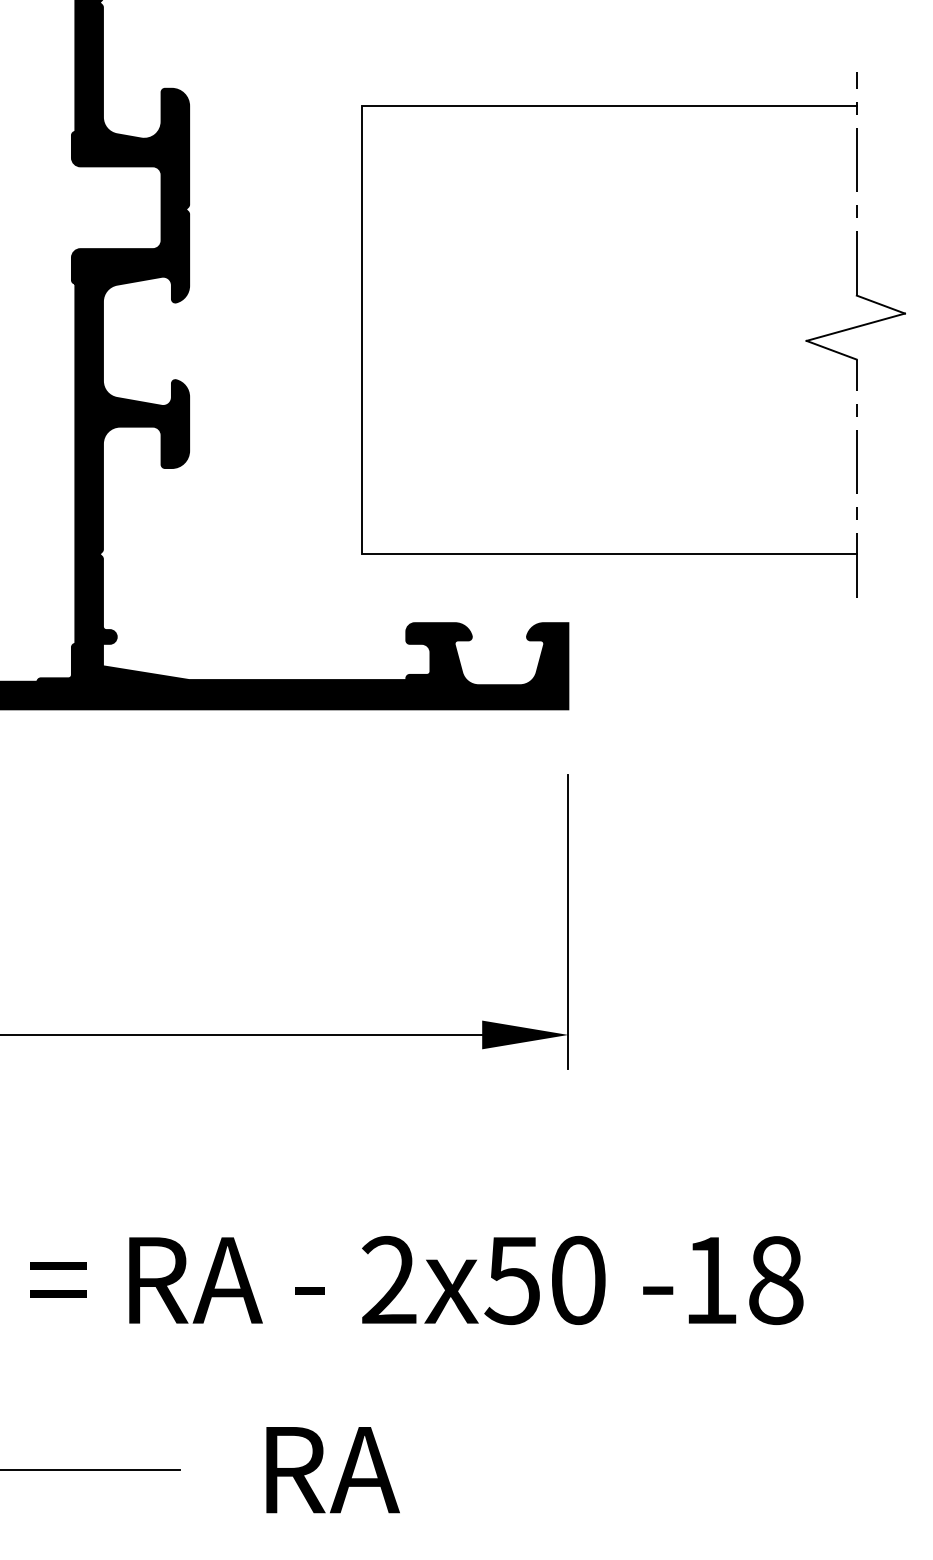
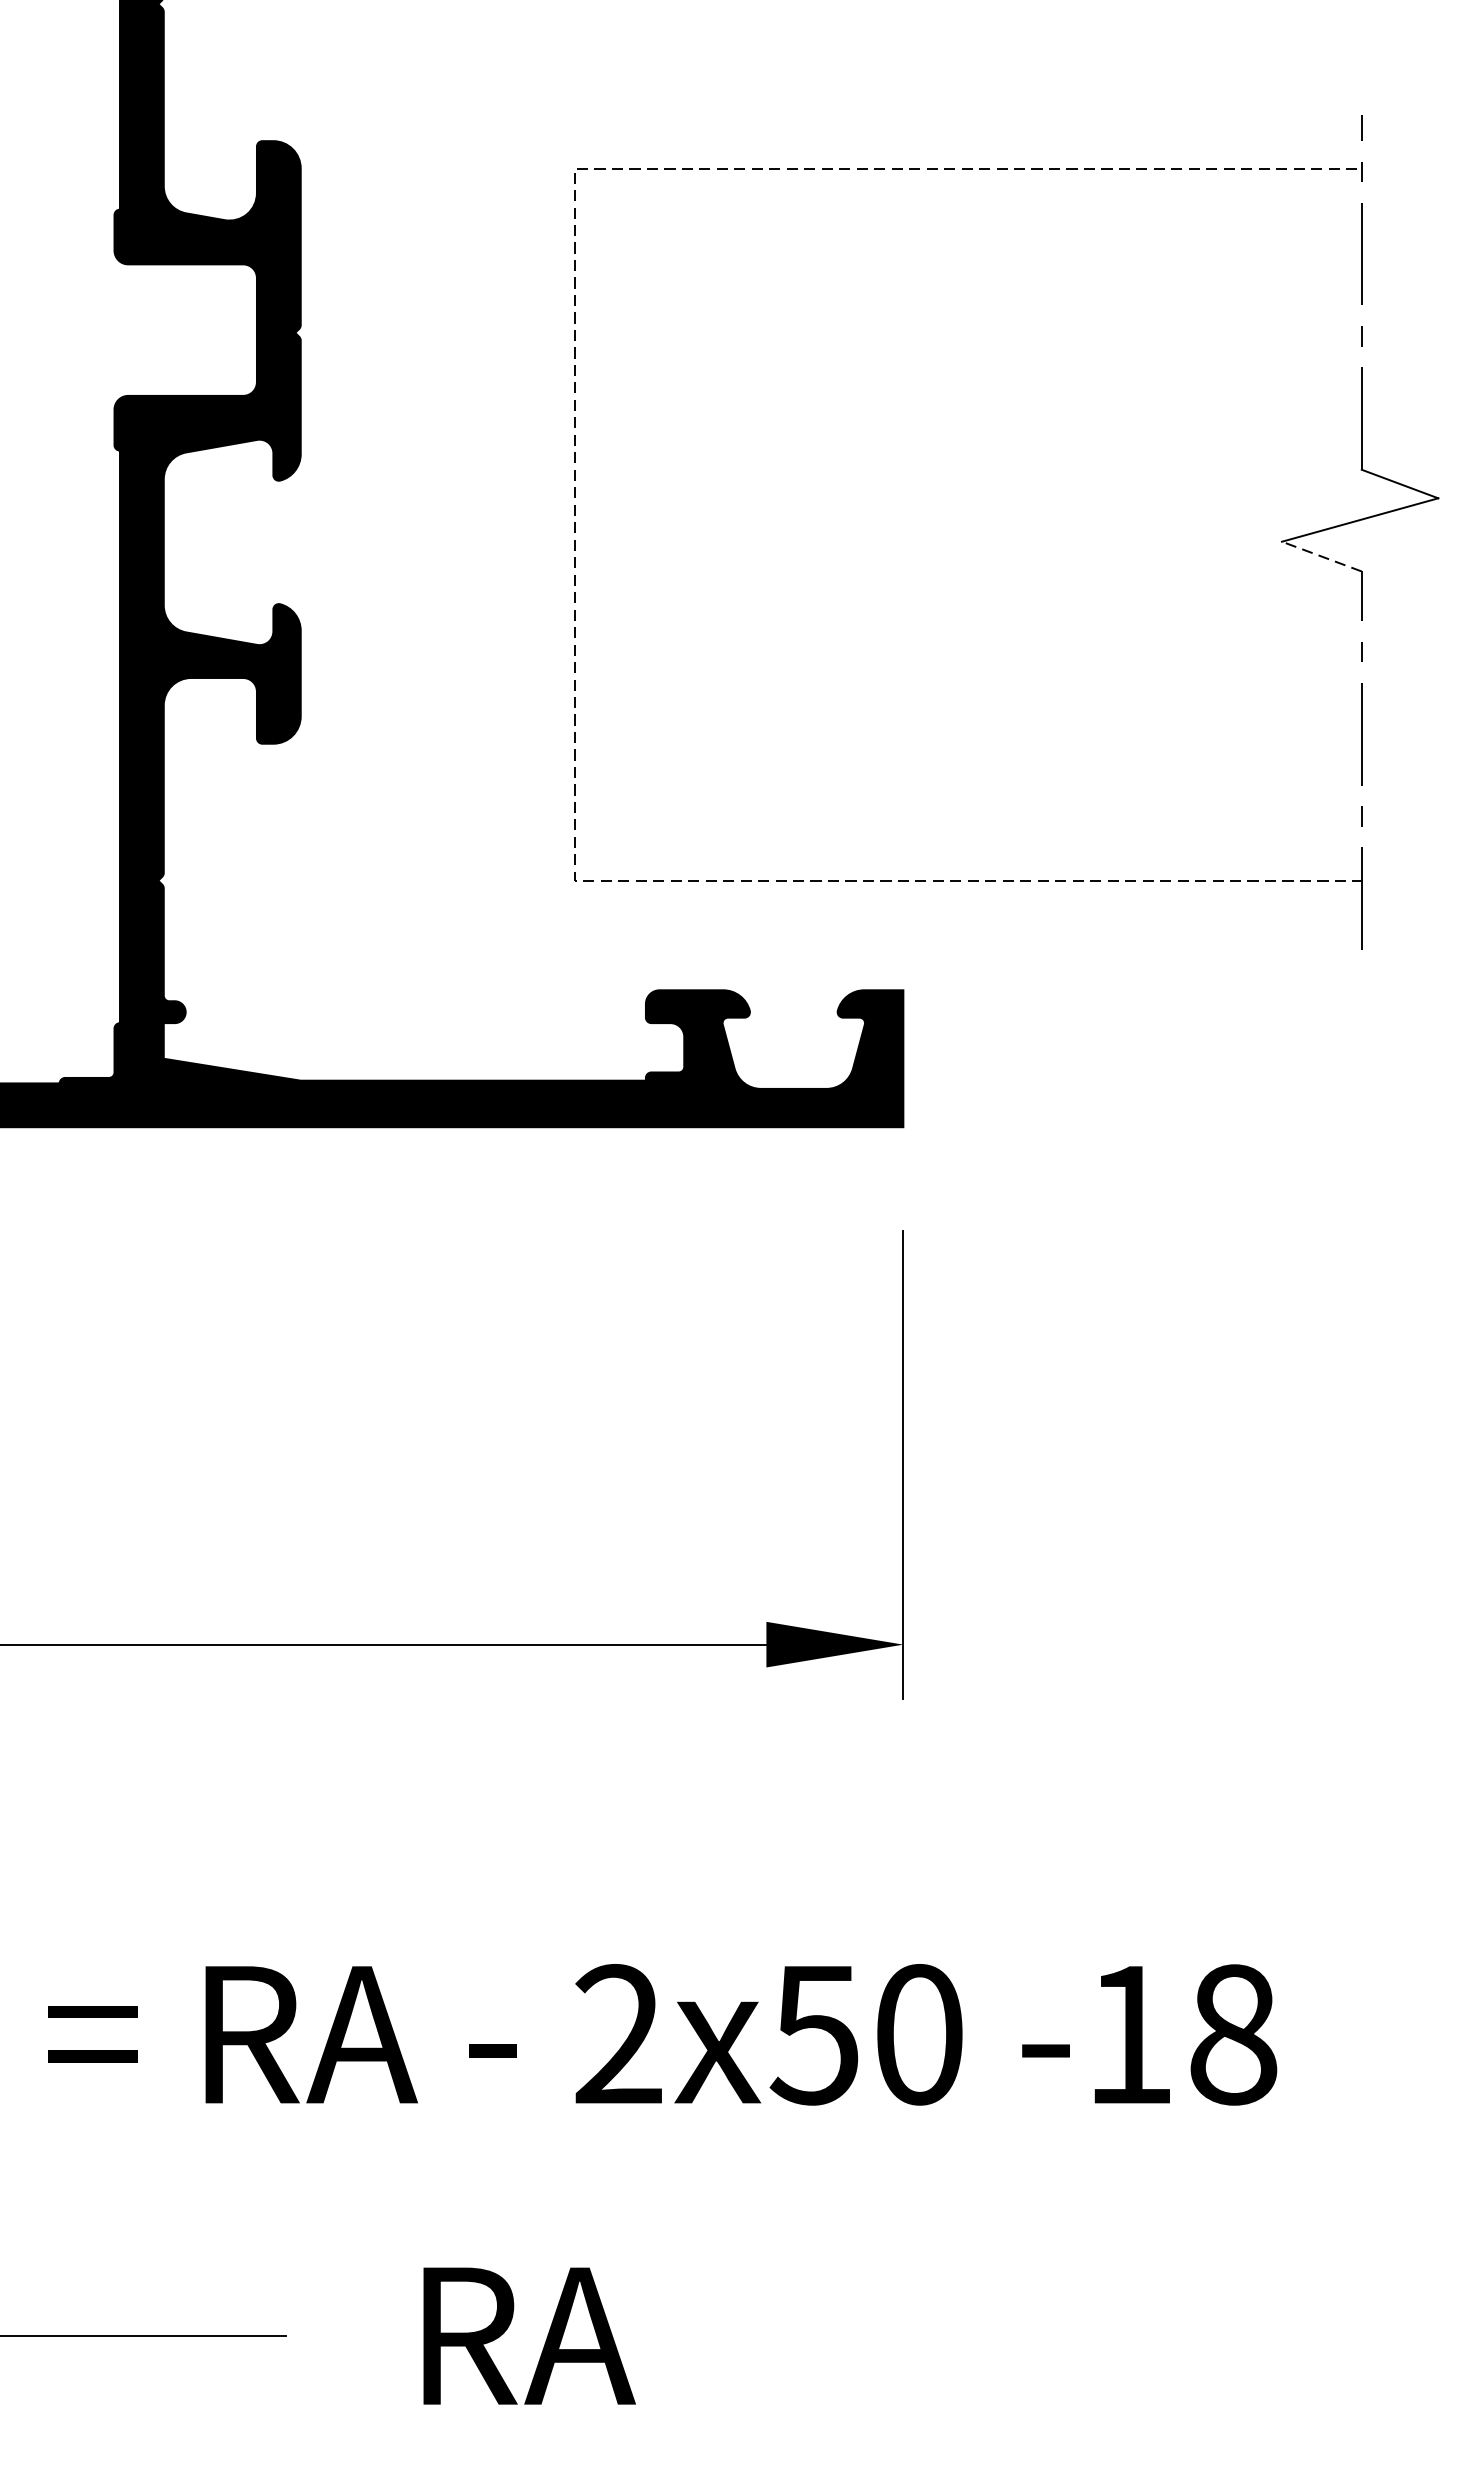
line: (361, 329) -> (574, 523), solid -> dashed
line: (831, 350) -> (1321, 556), solid -> dashed

